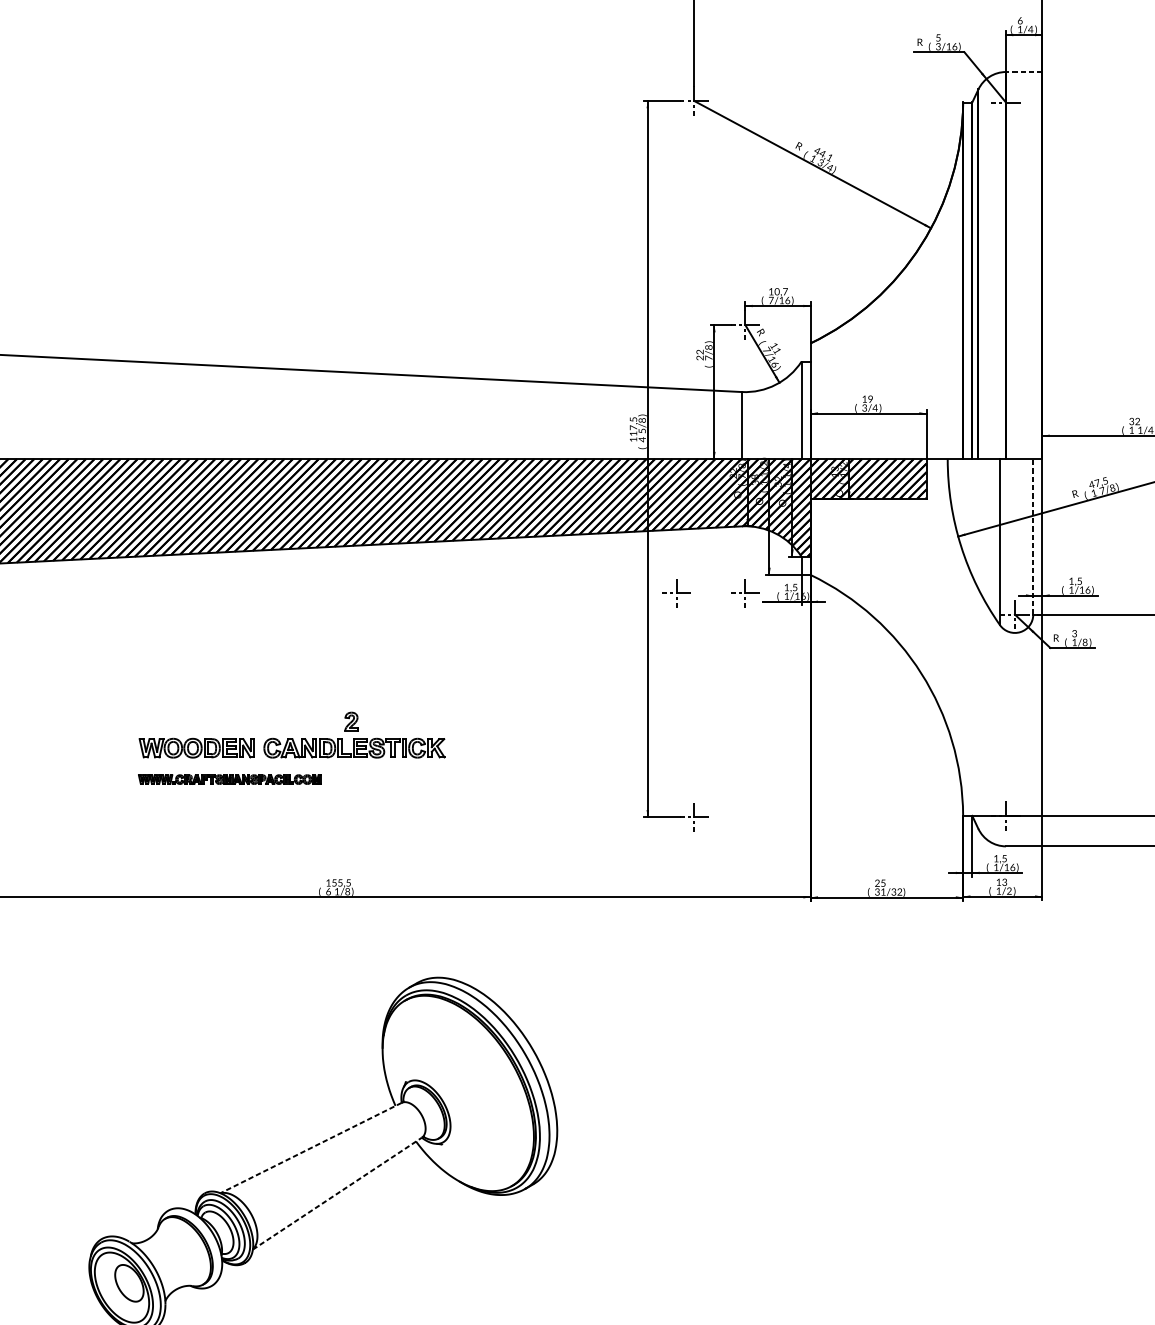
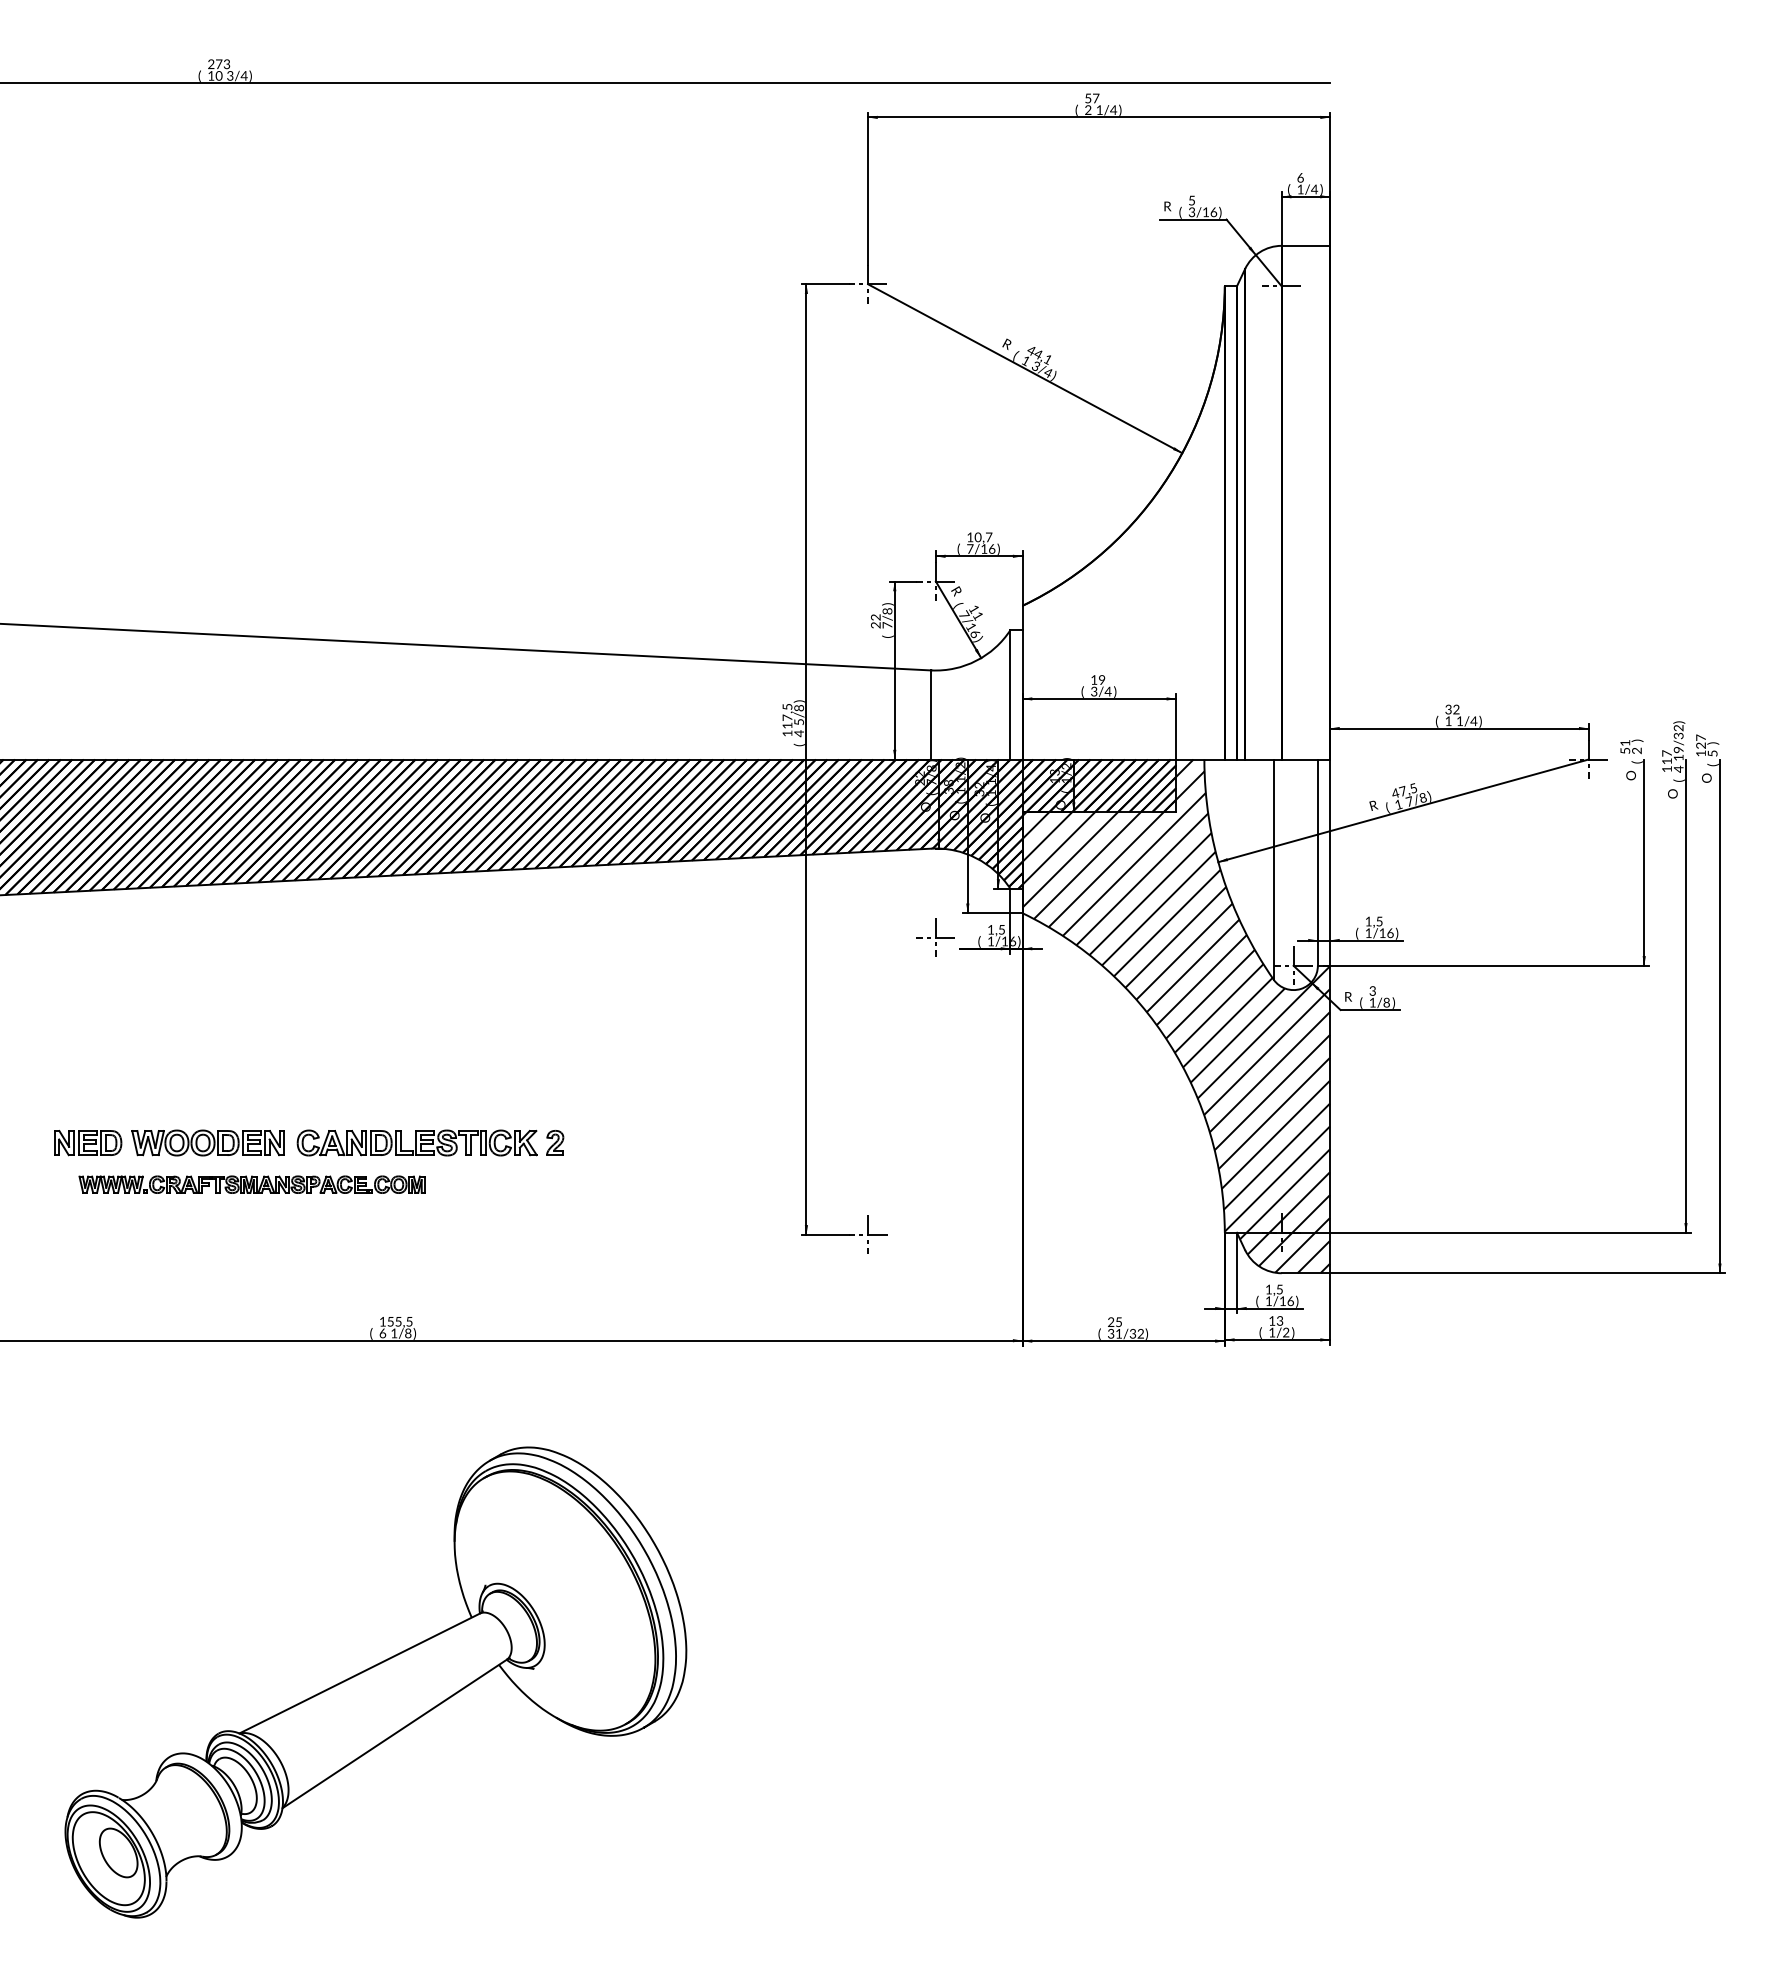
line: (1023, 71) -> (1305, 245), dashed -> solid
line: (1032, 536) -> (1317, 862), dashed -> solid
part: (676, 593) -> (844, 937), removed
hatch: (926, 652) -> (1176, 1016), added
part: (351, 721) -> (555, 1142), moved
part: (106, 748) -> (88, 1143), added
part: (229, 779) -> (251, 1184), size x1.43
line: (310, 1148) -> (359, 1673), dashed -> solid
line: (337, 1193) -> (394, 1733), dashed -> solid

